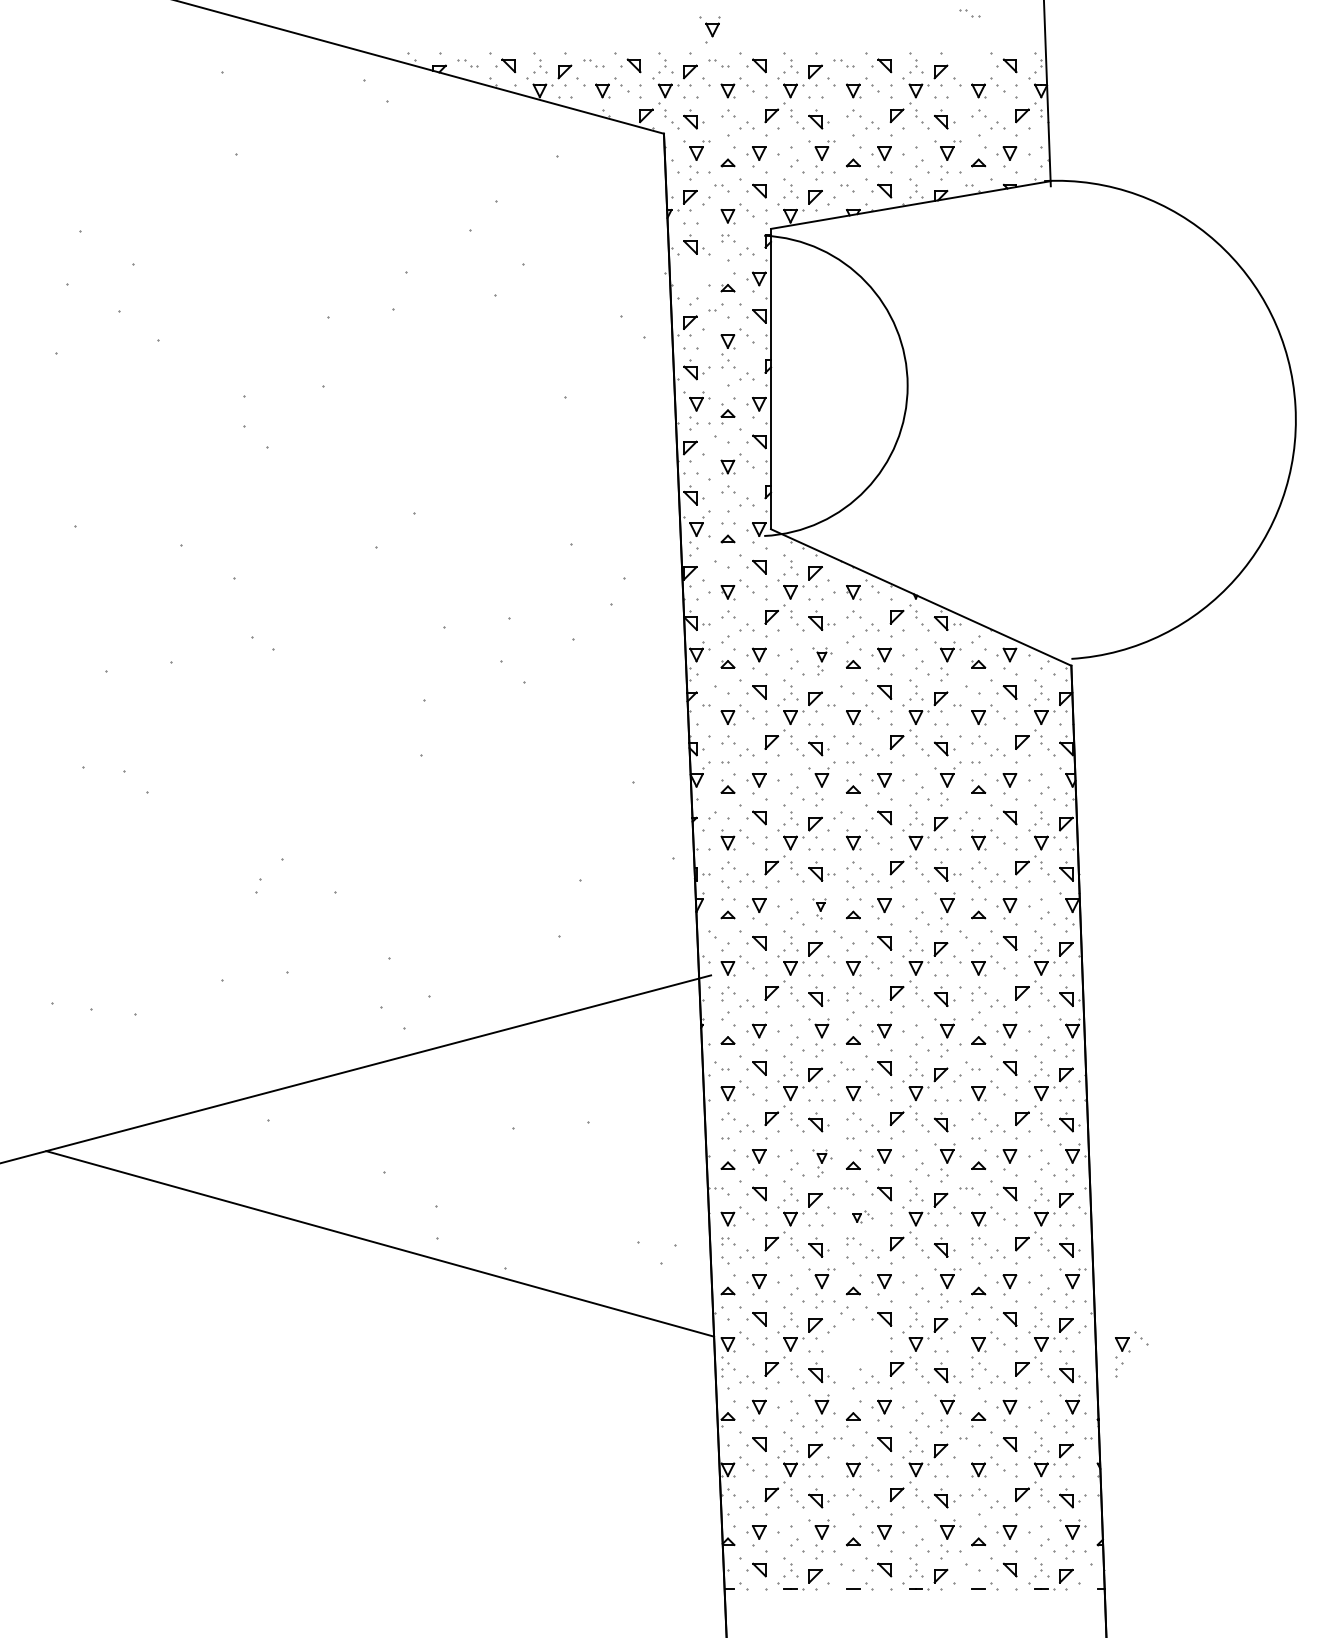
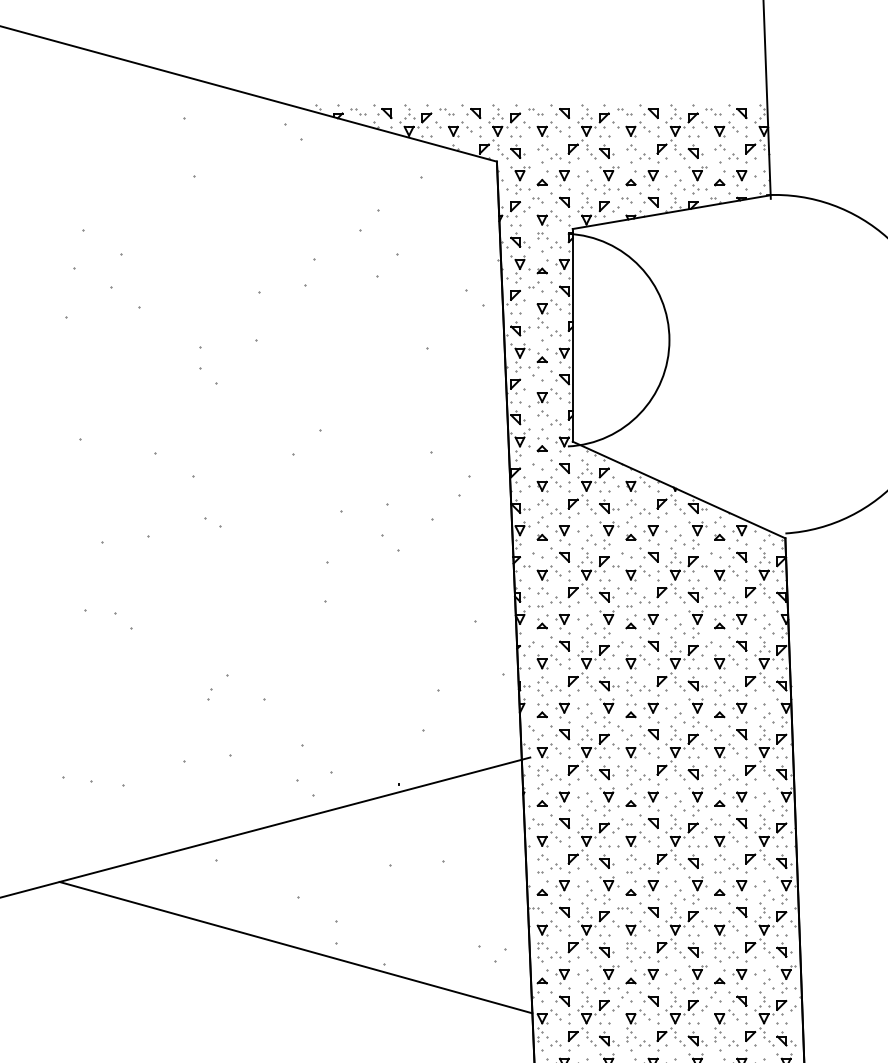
part: (969, 13) -> (713, 111), moved
part: (709, 29) -> (517, 264), moved
part: (821, 661) -> (608, 535), size x1.43
part: (818, 908) -> (606, 710), size x1.67
part: (821, 1162) -> (608, 890), size x1.43
part: (862, 1216) -> (637, 928), size x1.67
part: (1131, 1354) -> (637, 1025), moved

